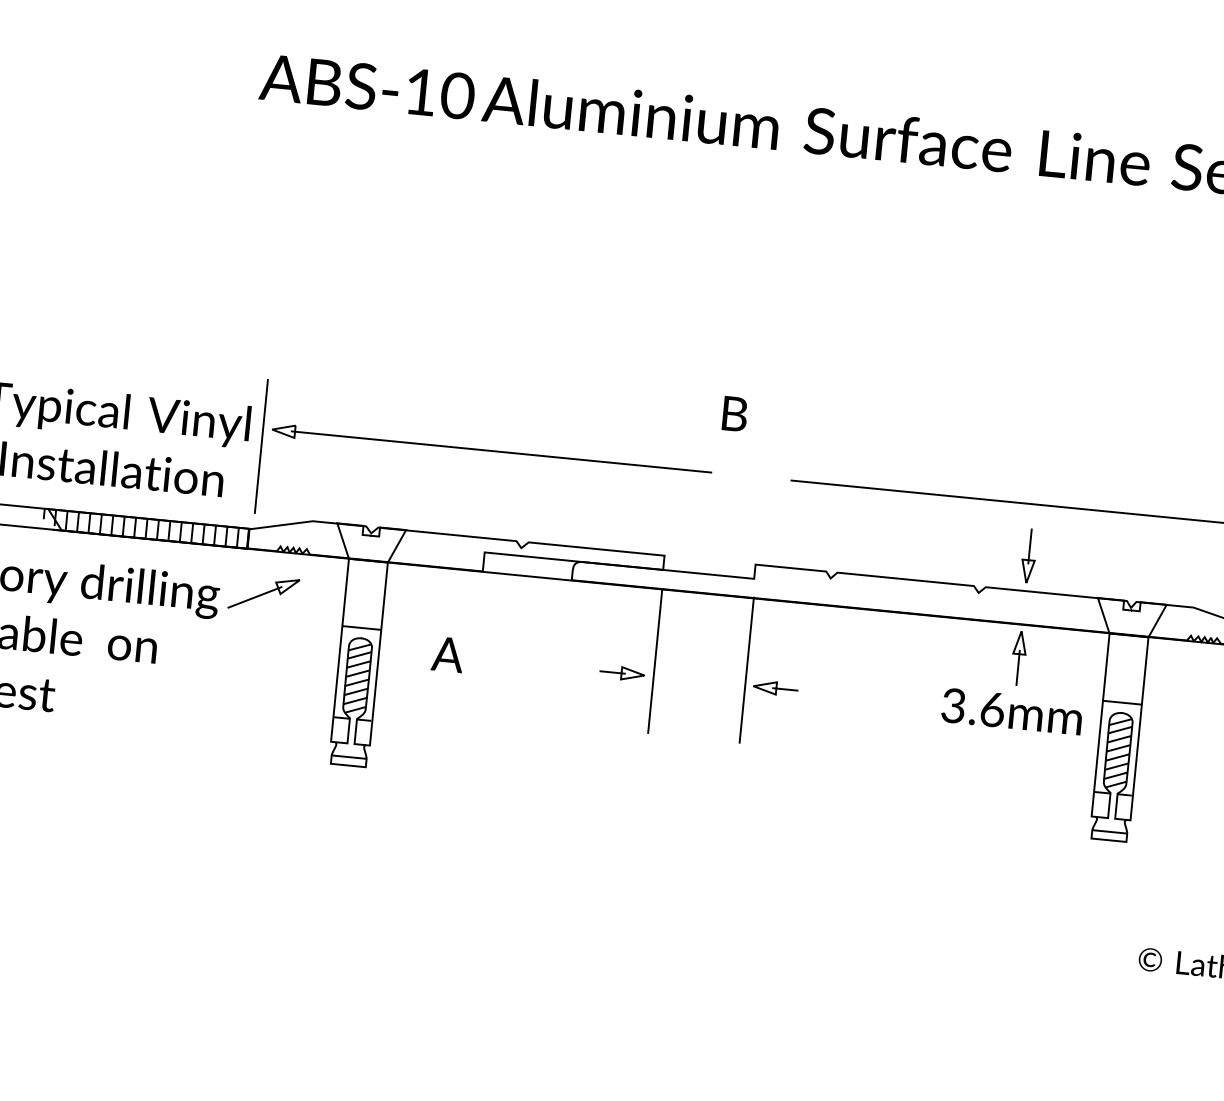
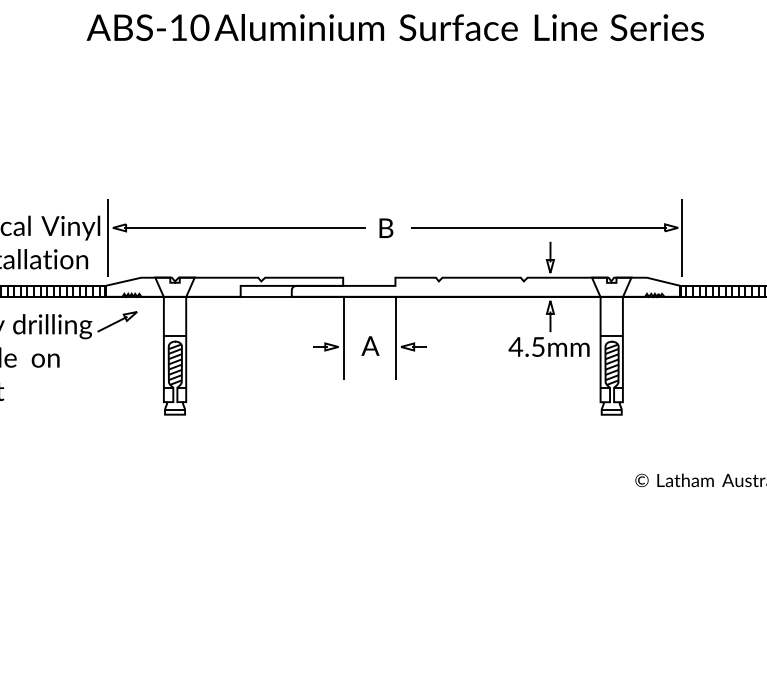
text: (735, 412) -> (386, 227), moved
text: (448, 653) -> (370, 345), moved
text: (972, 706) -> (526, 346), 3.6mm -> 4.5mm

